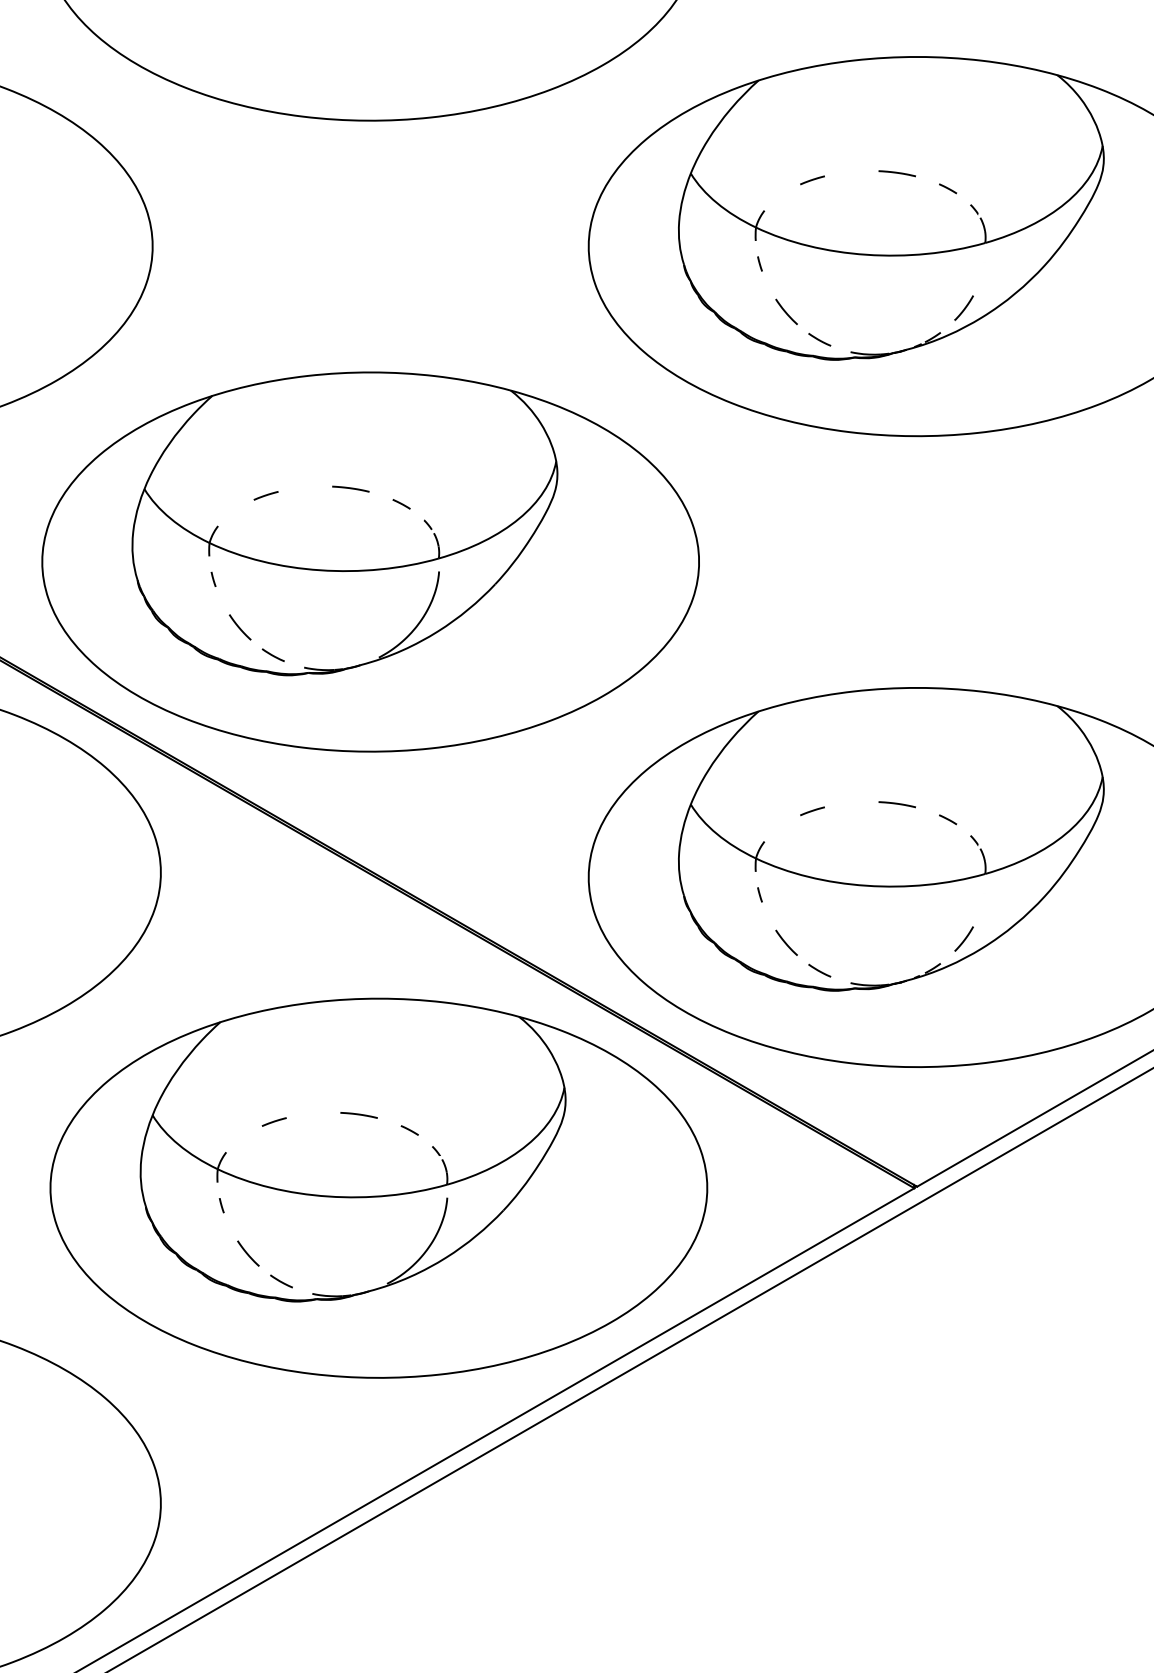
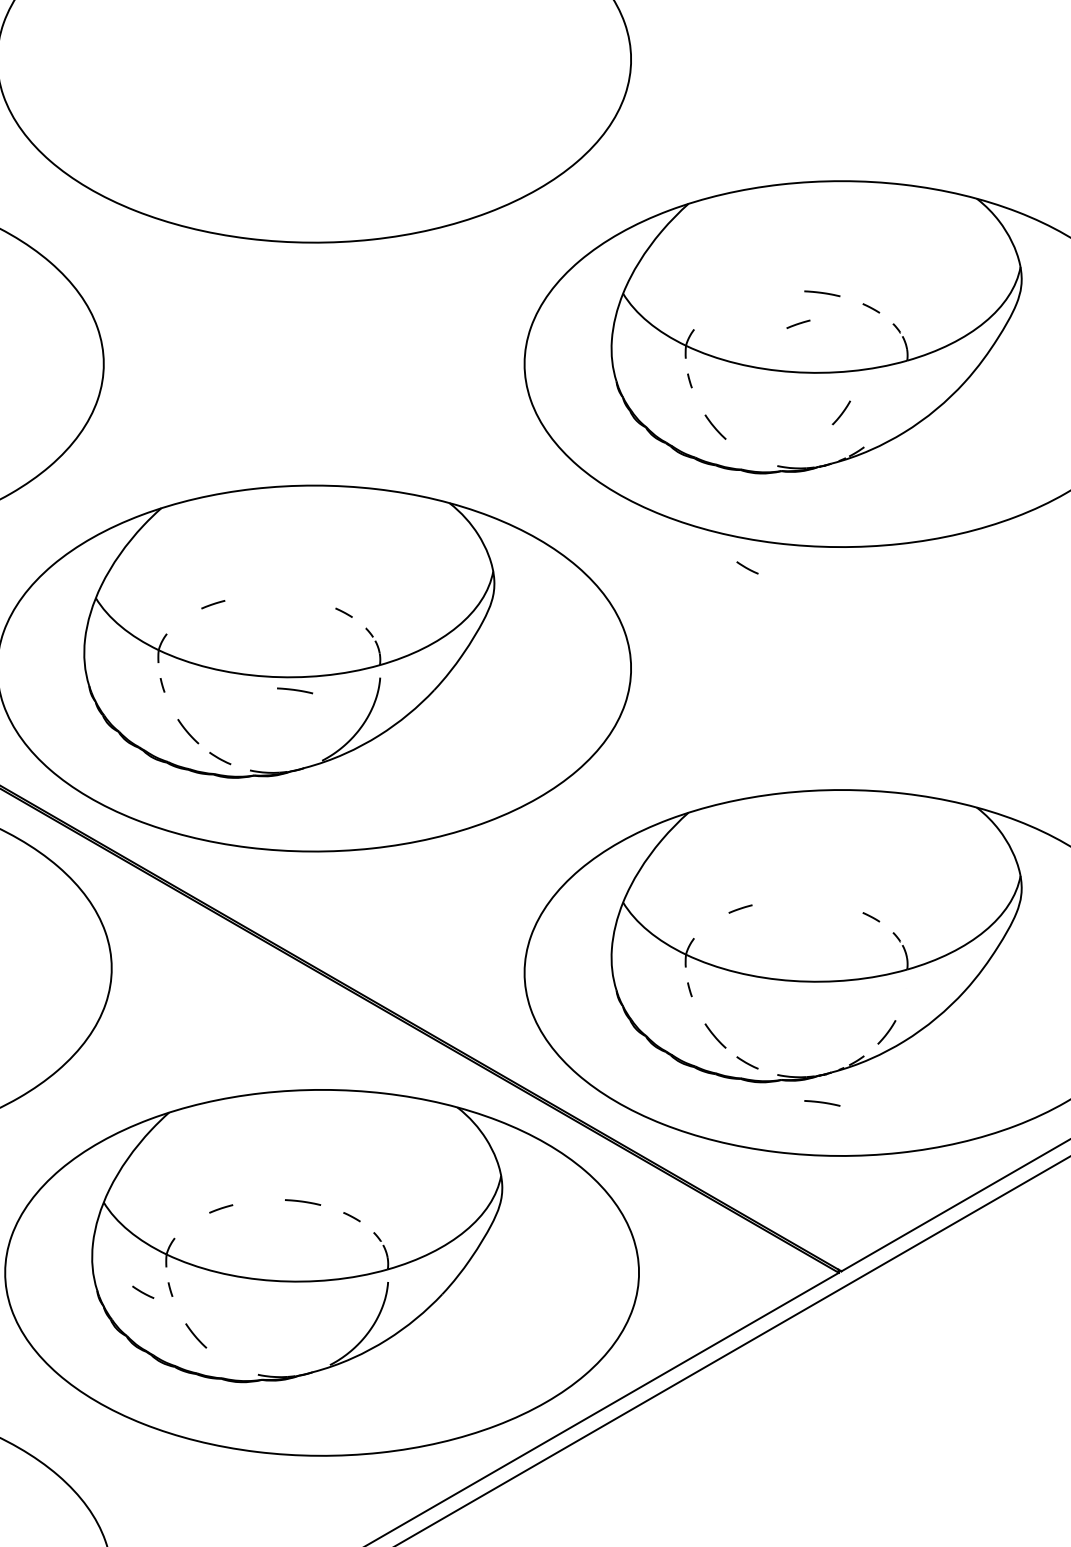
line: (812, 180) -> (798, 324), moved
line: (964, 307) -> (841, 412), moved
line: (819, 339) -> (747, 567), moved
line: (350, 488) -> (294, 690), moved
curve: (896, 804) -> (821, 1103), moved
line: (281, 1281) -> (143, 1292), moved

